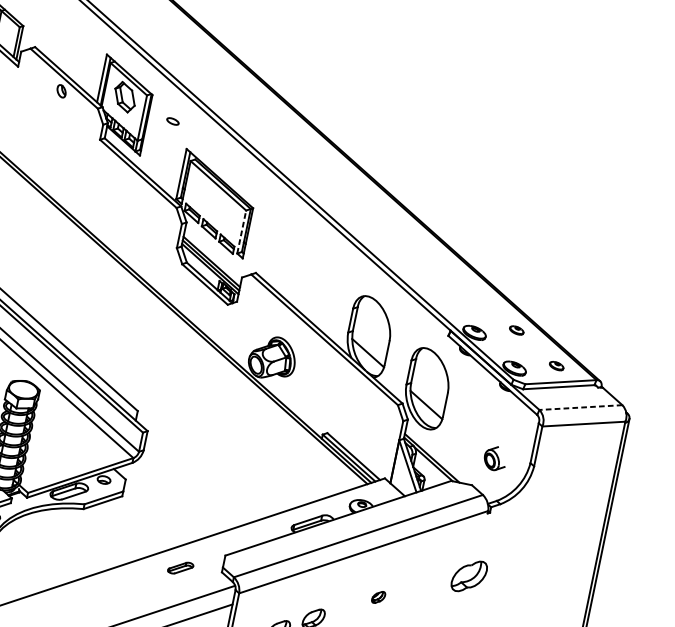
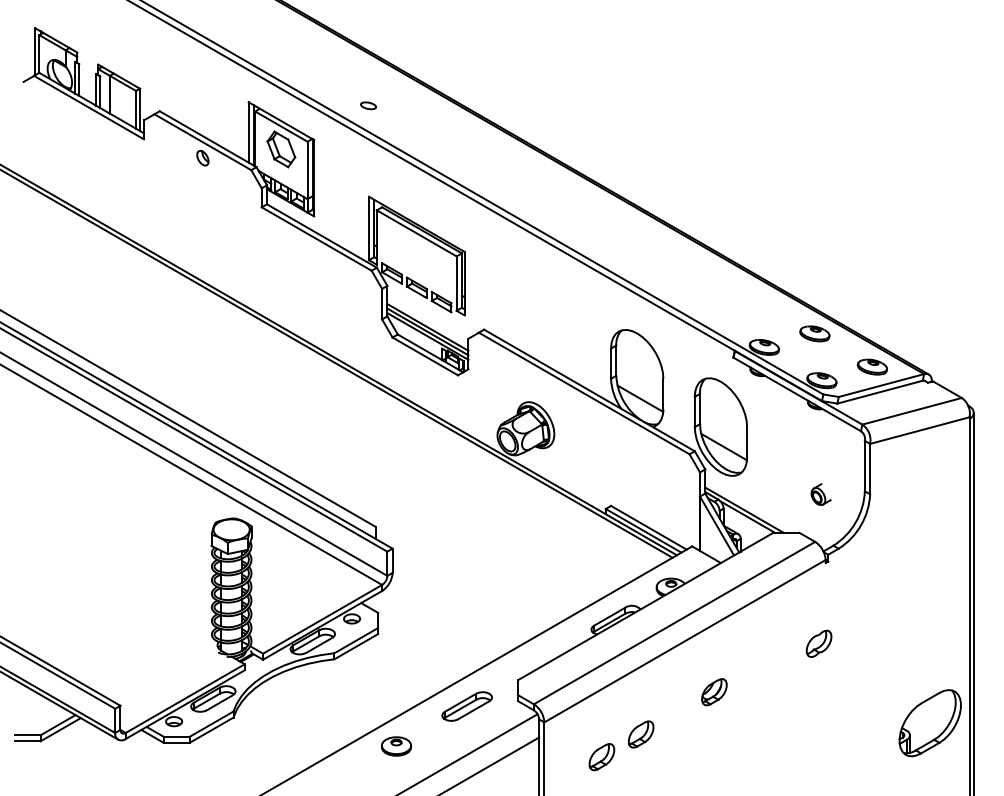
part: (172, 121) -> (368, 105), moved
line: (241, 231) -> (456, 283), dashed -> solid
part: (516, 330) -> (814, 333), size x1.67
part: (556, 365) -> (871, 366), size x1.67
line: (580, 407) -> (911, 411), dashed -> solid
part: (494, 458) -> (820, 494), size x0.71
part: (180, 568) -> (466, 706), size x1.67
part: (468, 575) -> (818, 643), size x0.62
part: (118, 588) -> (396, 746), added
part: (378, 597) -> (714, 692), size x1.67

